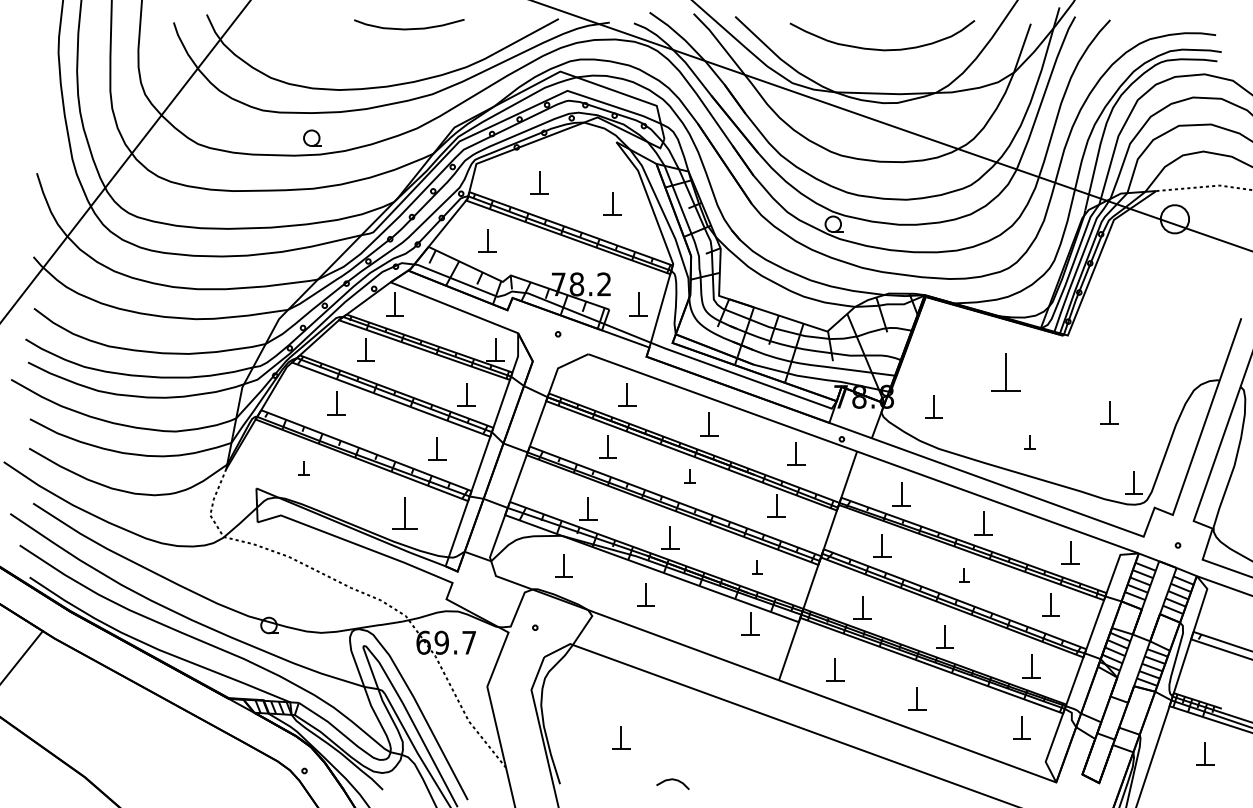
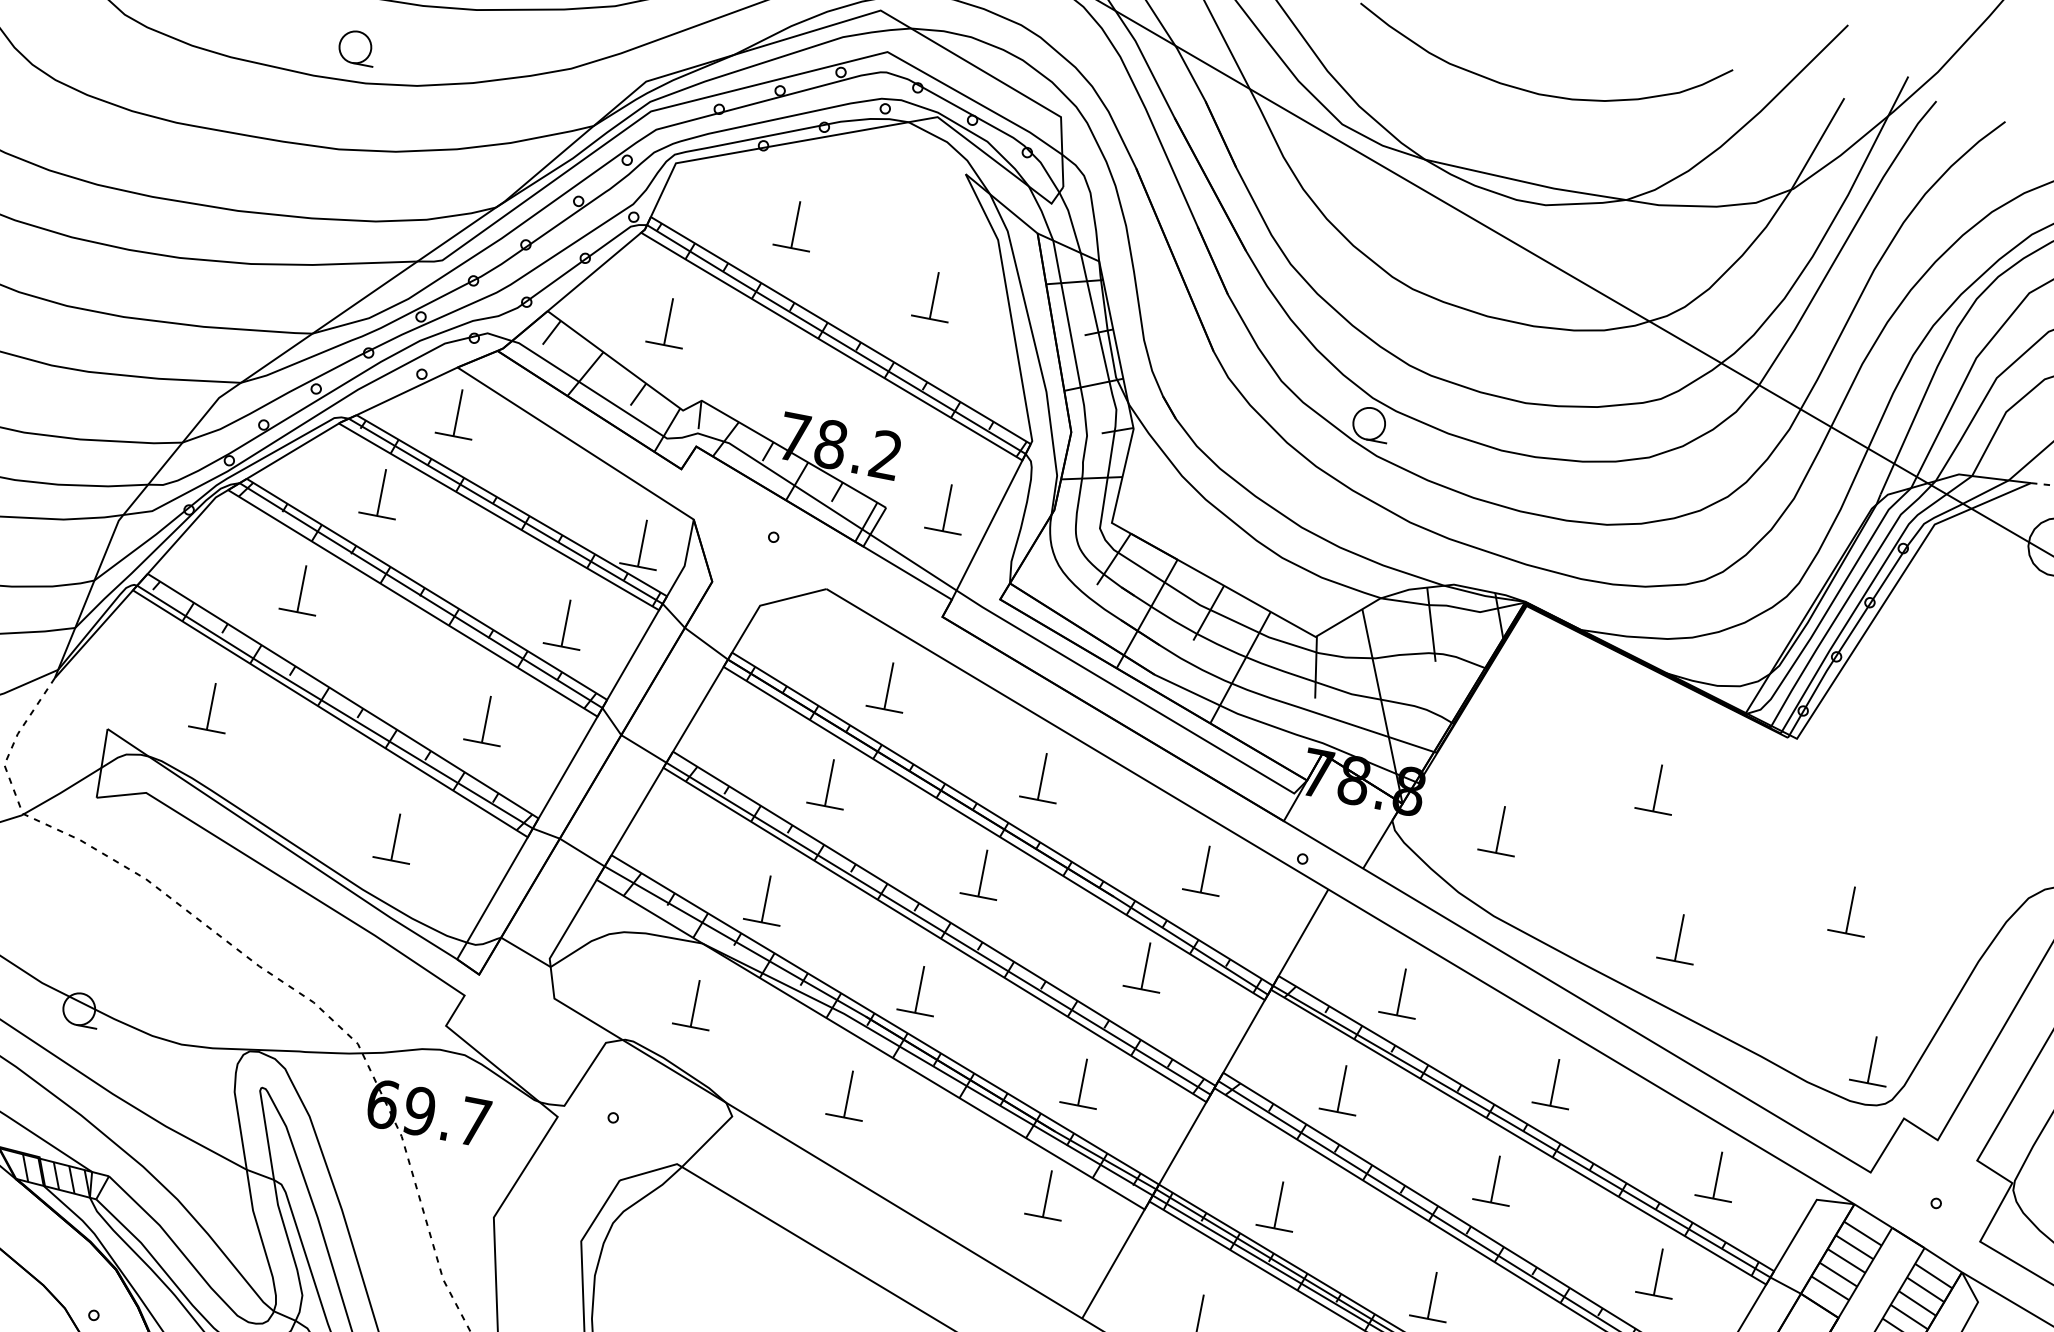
part: (1005, 372) -> (1657, 788), size x0.62
part: (1029, 442) -> (1678, 938), size x1.67
part: (303, 468) -> (209, 707), size x1.67
part: (689, 476) -> (981, 874), size x1.67
part: (404, 513) -> (395, 837), size x0.71
part: (757, 567) -> (1083, 1083), size x1.67
part: (964, 575) -> (1495, 1180), size x1.67

